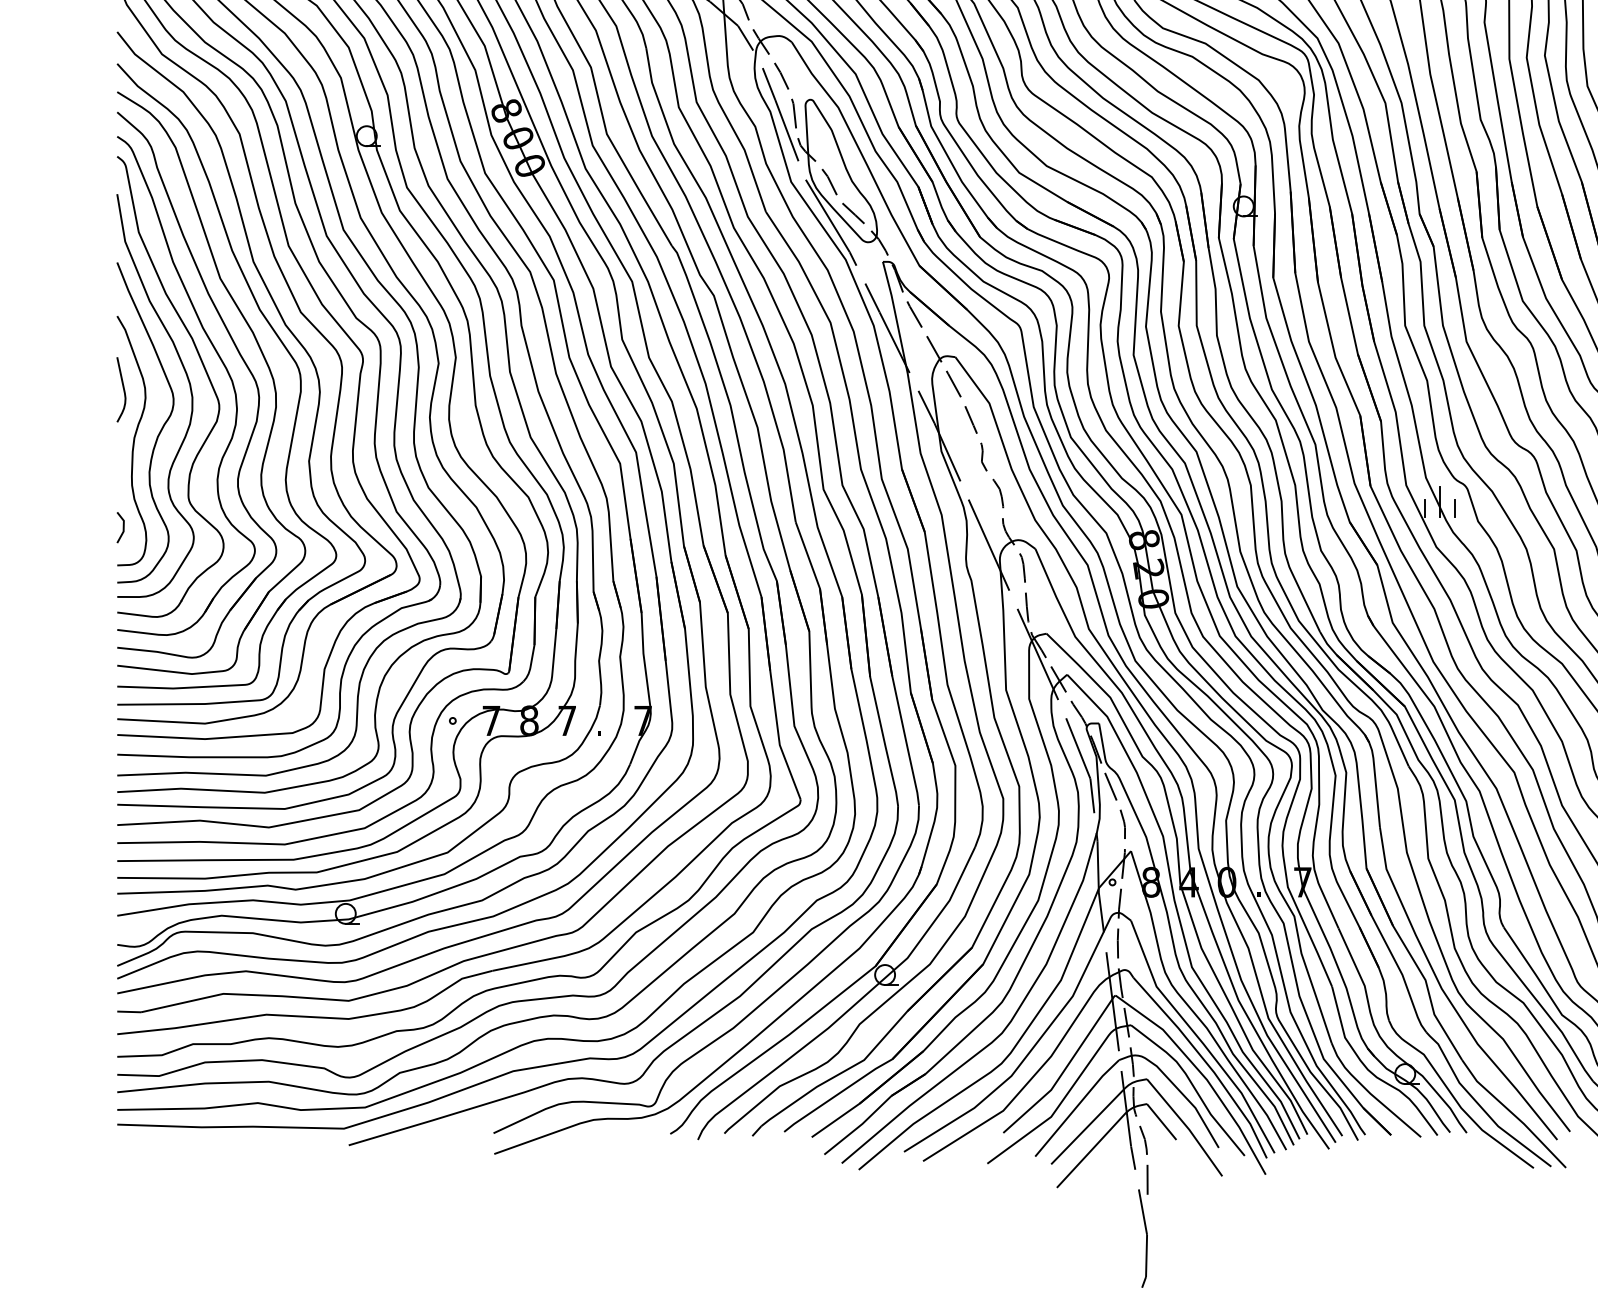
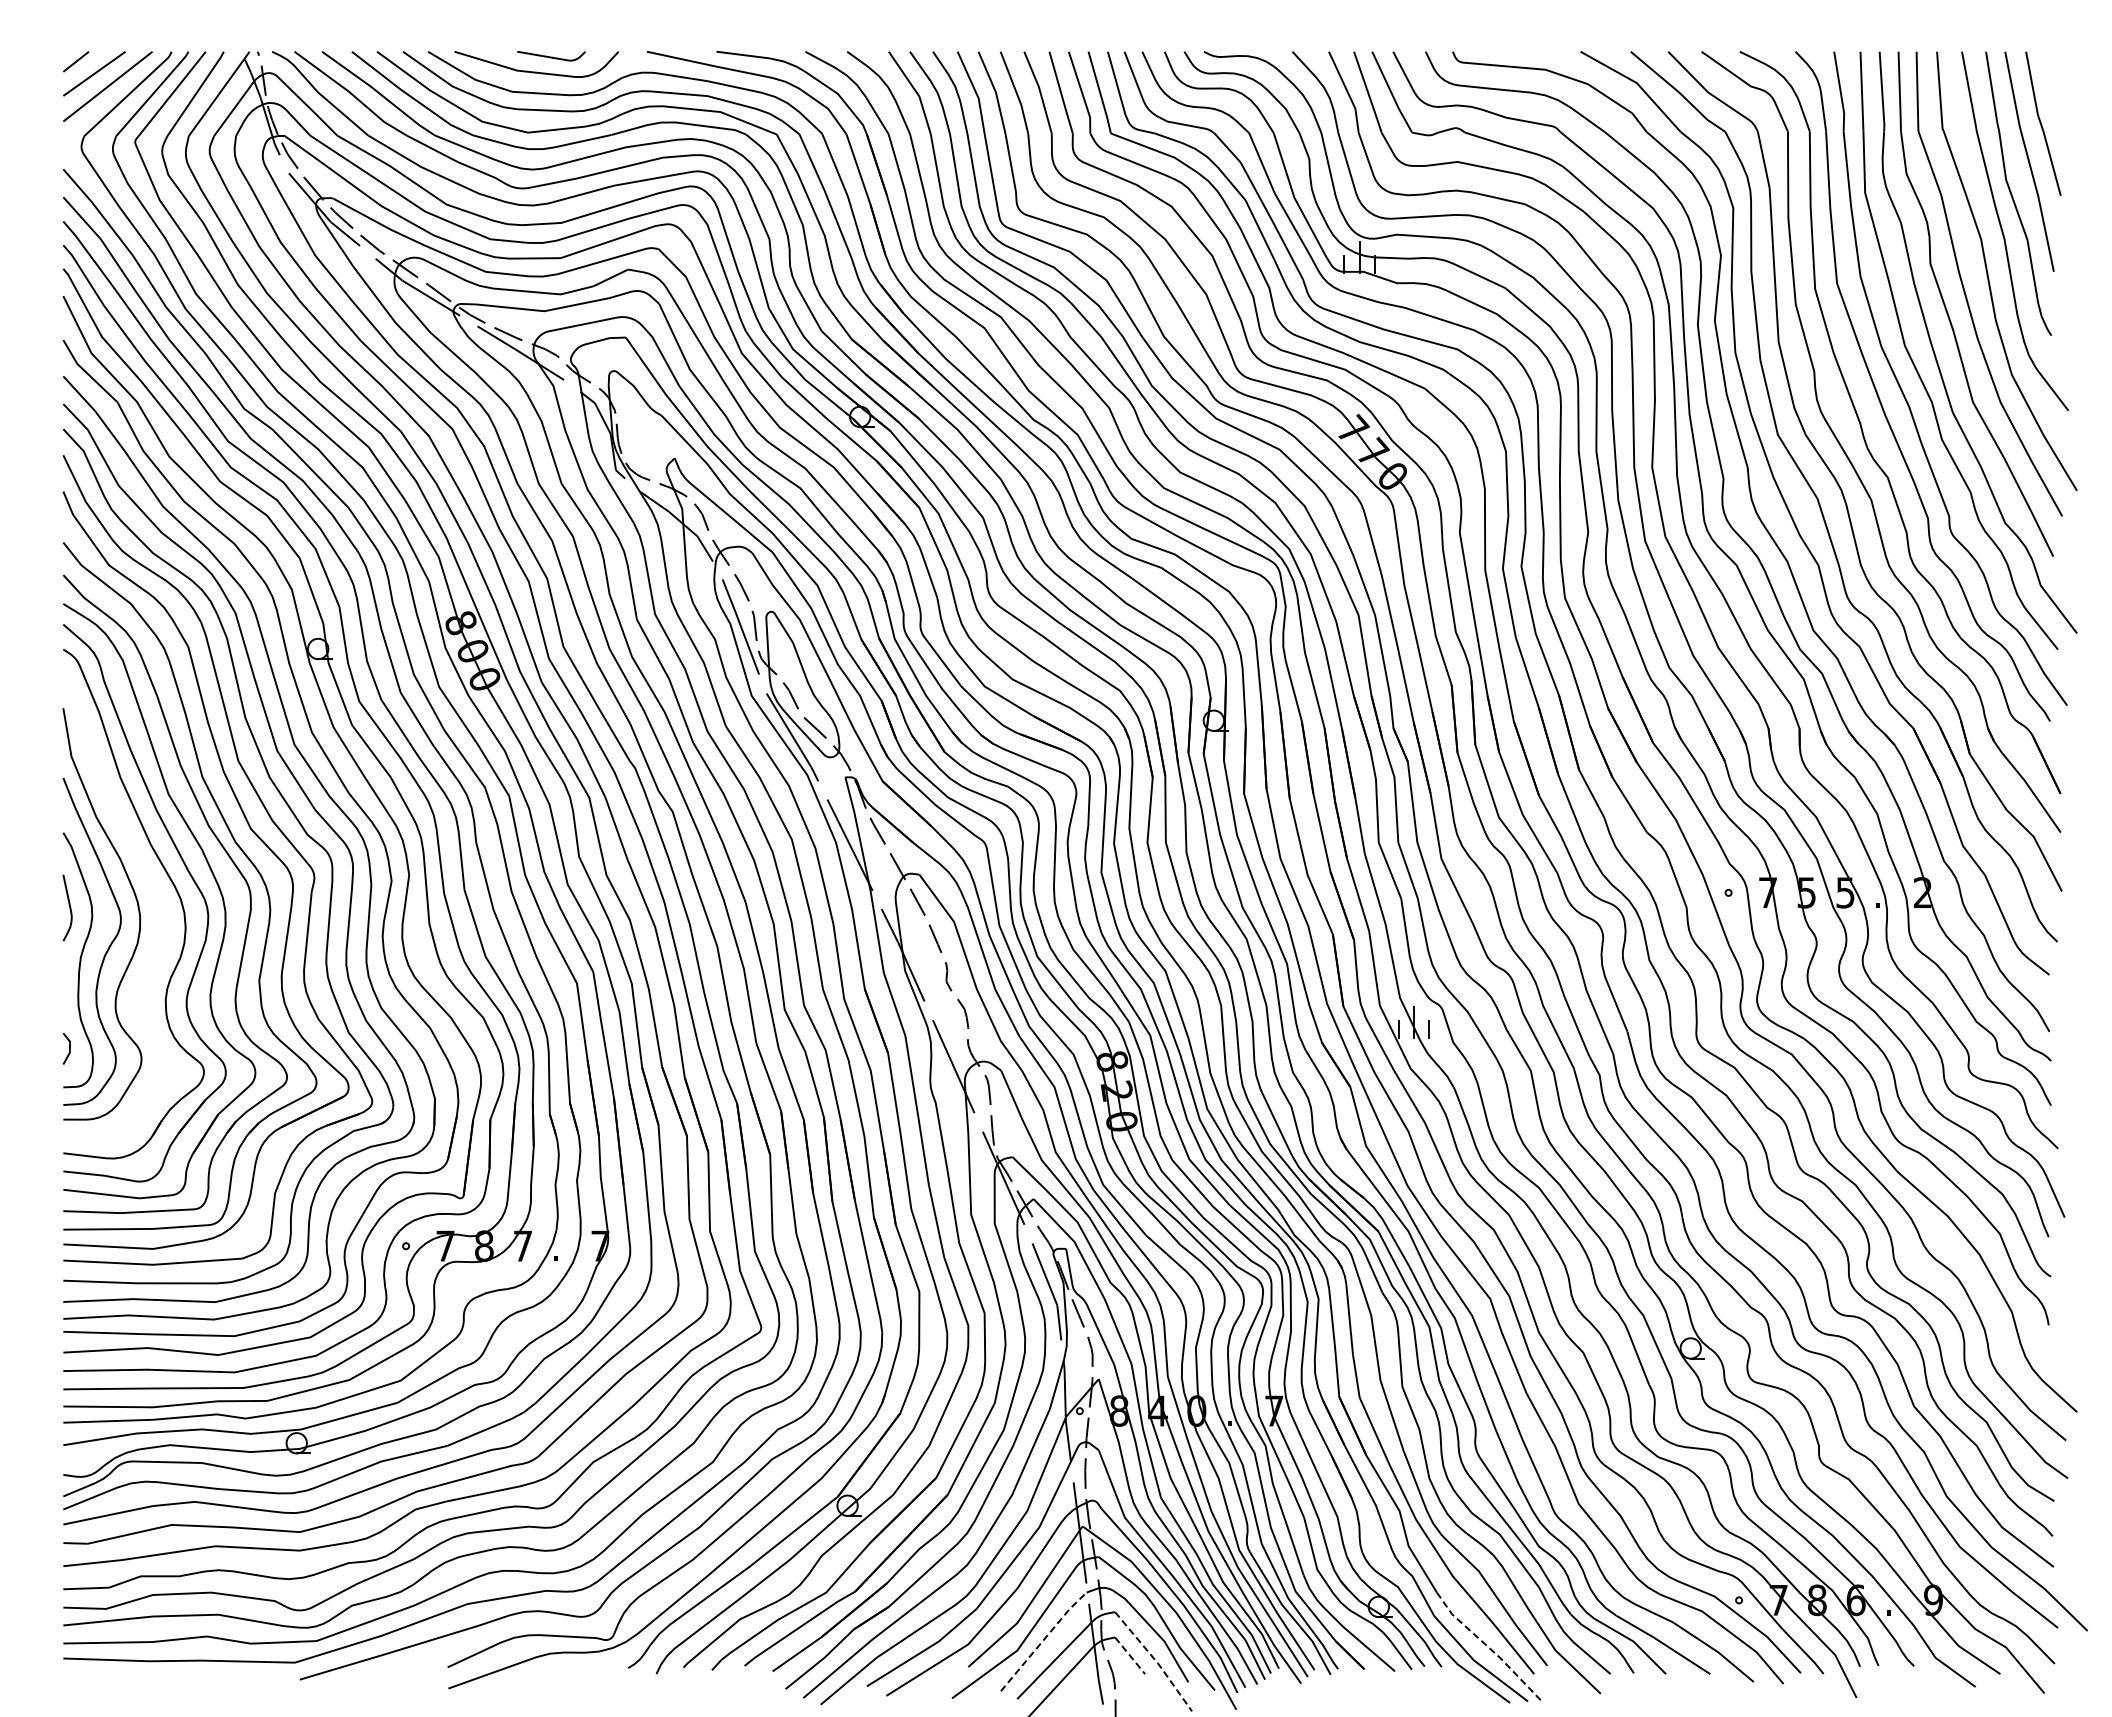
part: (204, 370) -> (152, 888), removed
line: (1076, 1106) -> (1043, 1640), solid -> dashed
line: (1513, 1114) -> (1489, 1648), solid -> dashed
line: (1162, 1121) -> (1130, 1655), solid -> dashed
line: (1186, 1126) -> (1155, 1660), solid -> dashed

